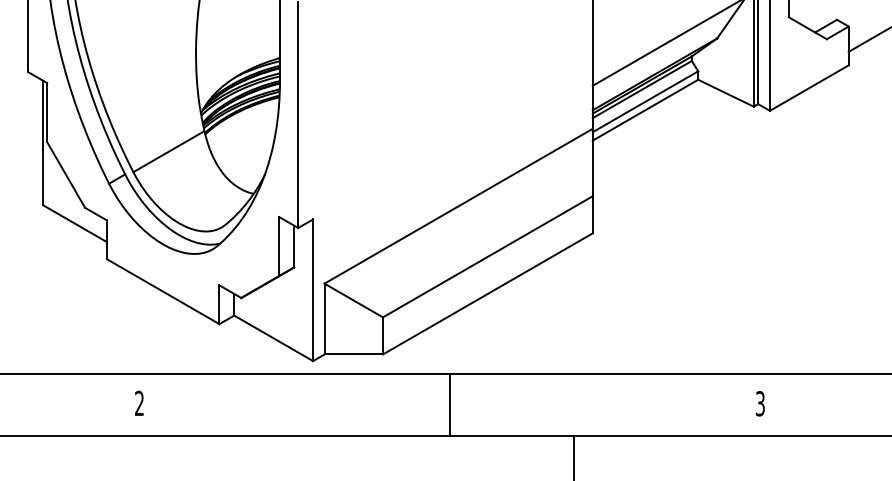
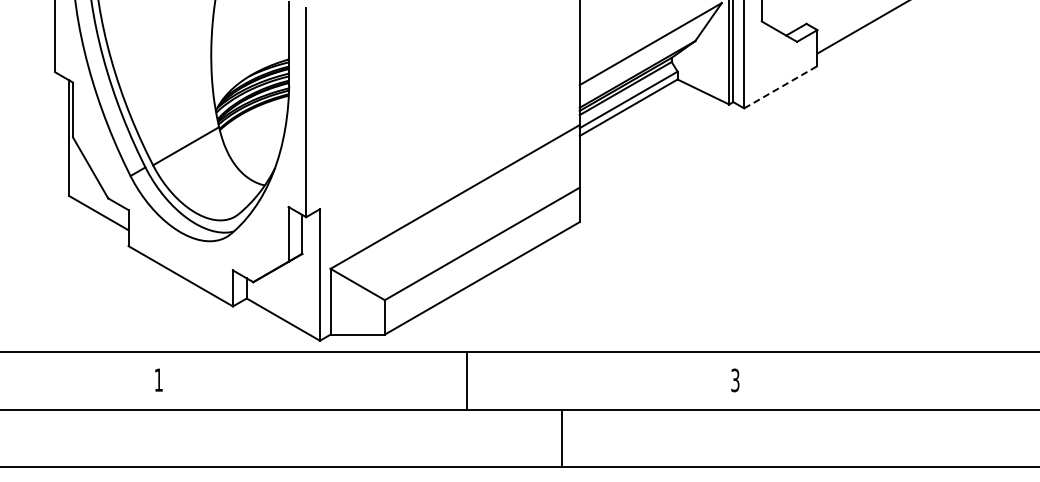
line: (810, 88) -> (781, 87), solid -> dashed
text: (139, 402) -> (158, 379), 2 -> 1
line: (450, 403) -> (467, 380), moved

